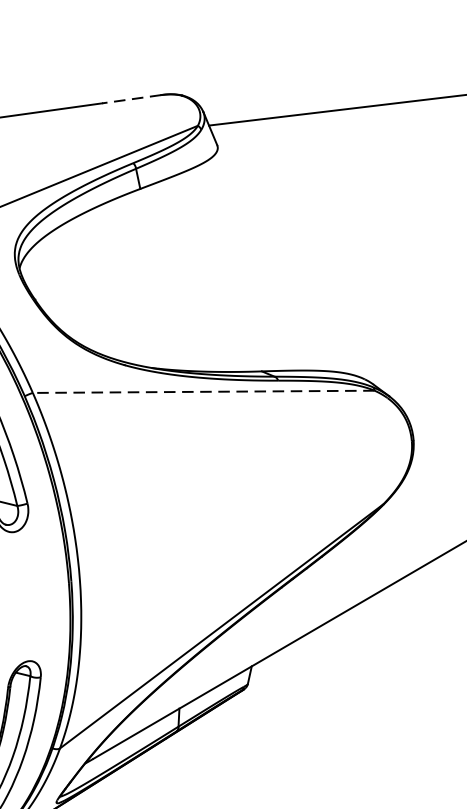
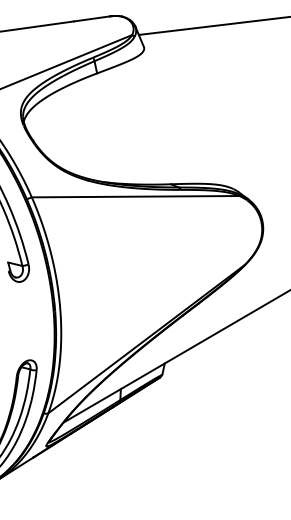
line: (131, 100) -> (91, 19), dashed -> solid
line: (203, 391) -> (135, 196), dashed -> solid

